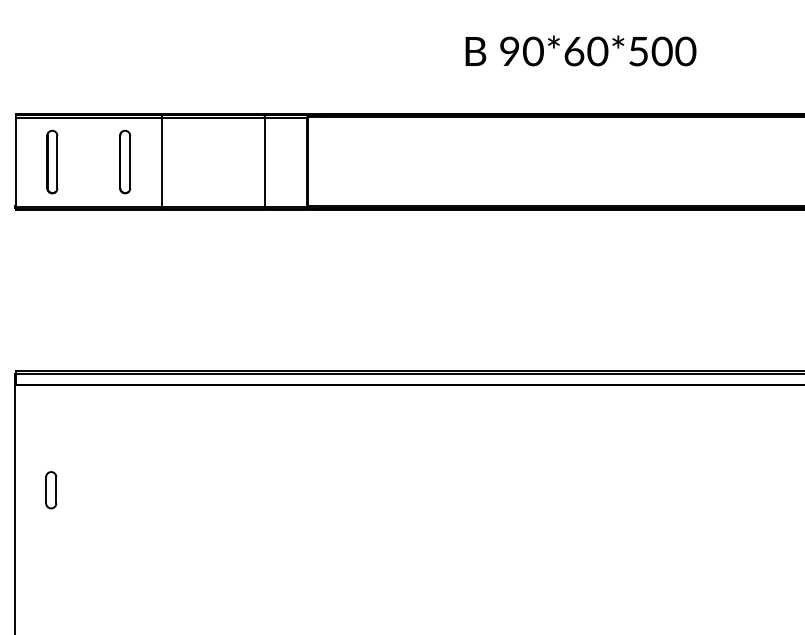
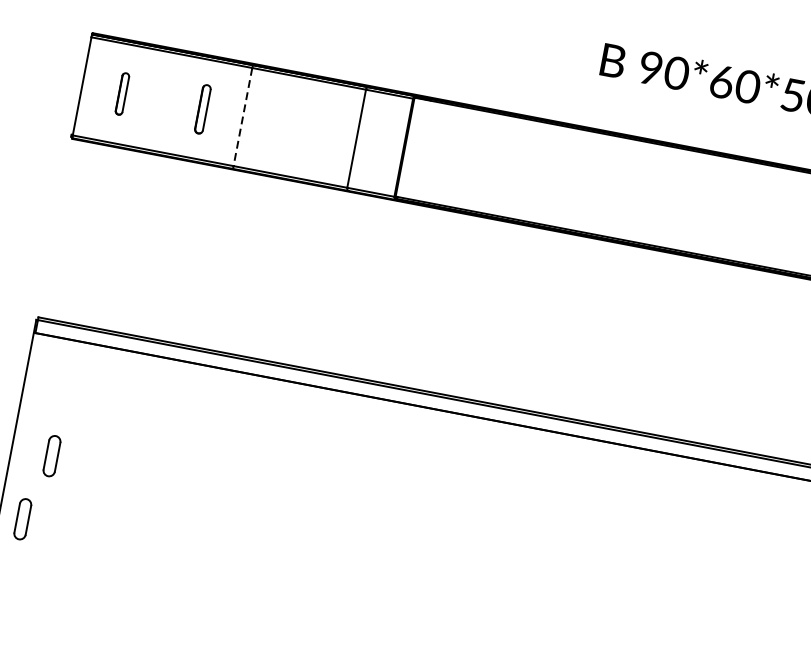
part: (52, 161) -> (122, 93), size x0.6
part: (125, 161) -> (203, 108), size x0.7
line: (161, 162) -> (242, 117), solid -> dashed
part: (36, 550) -> (23, 519), added

